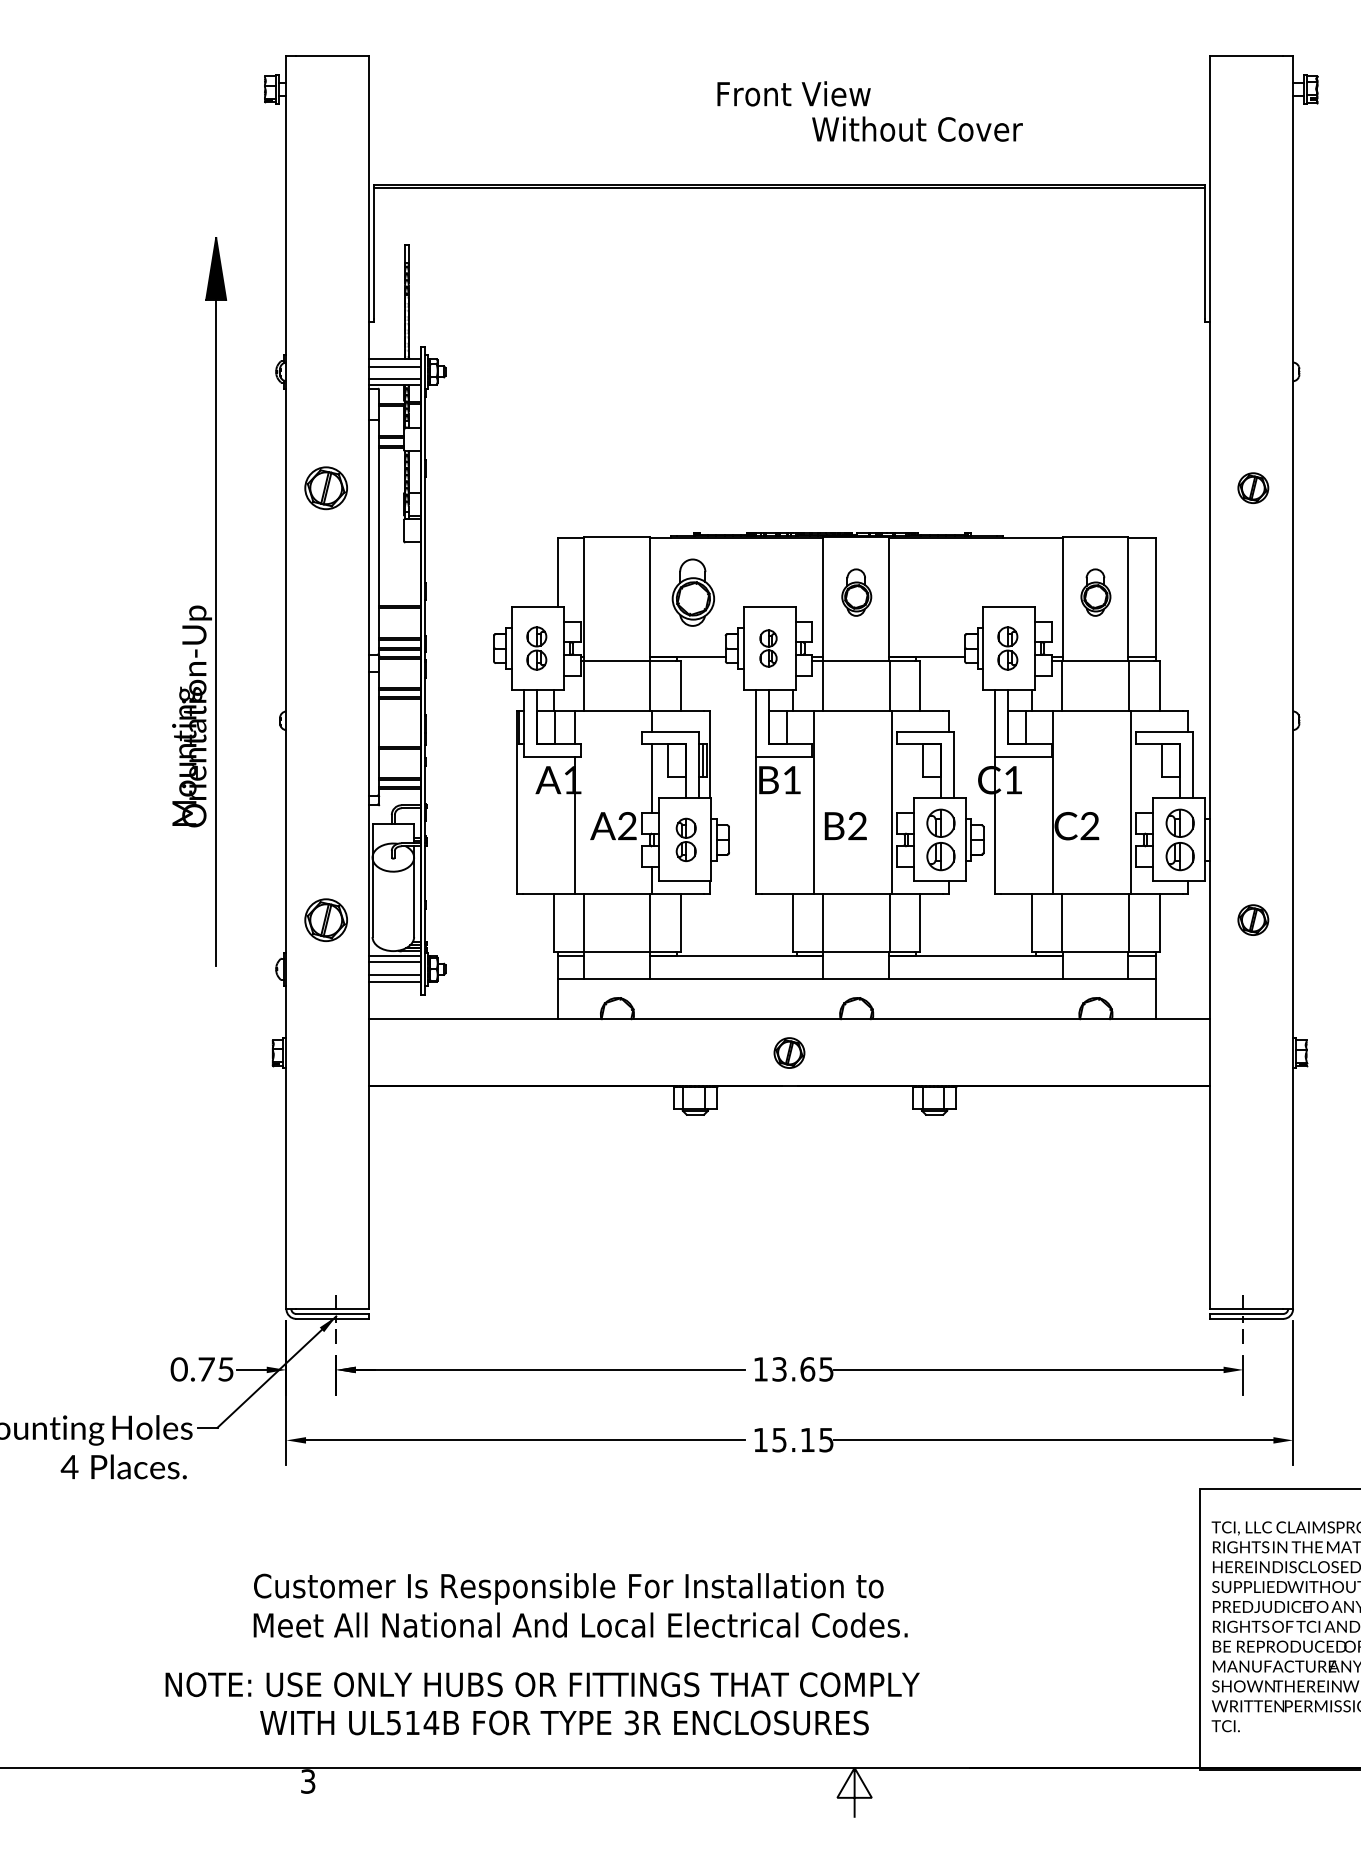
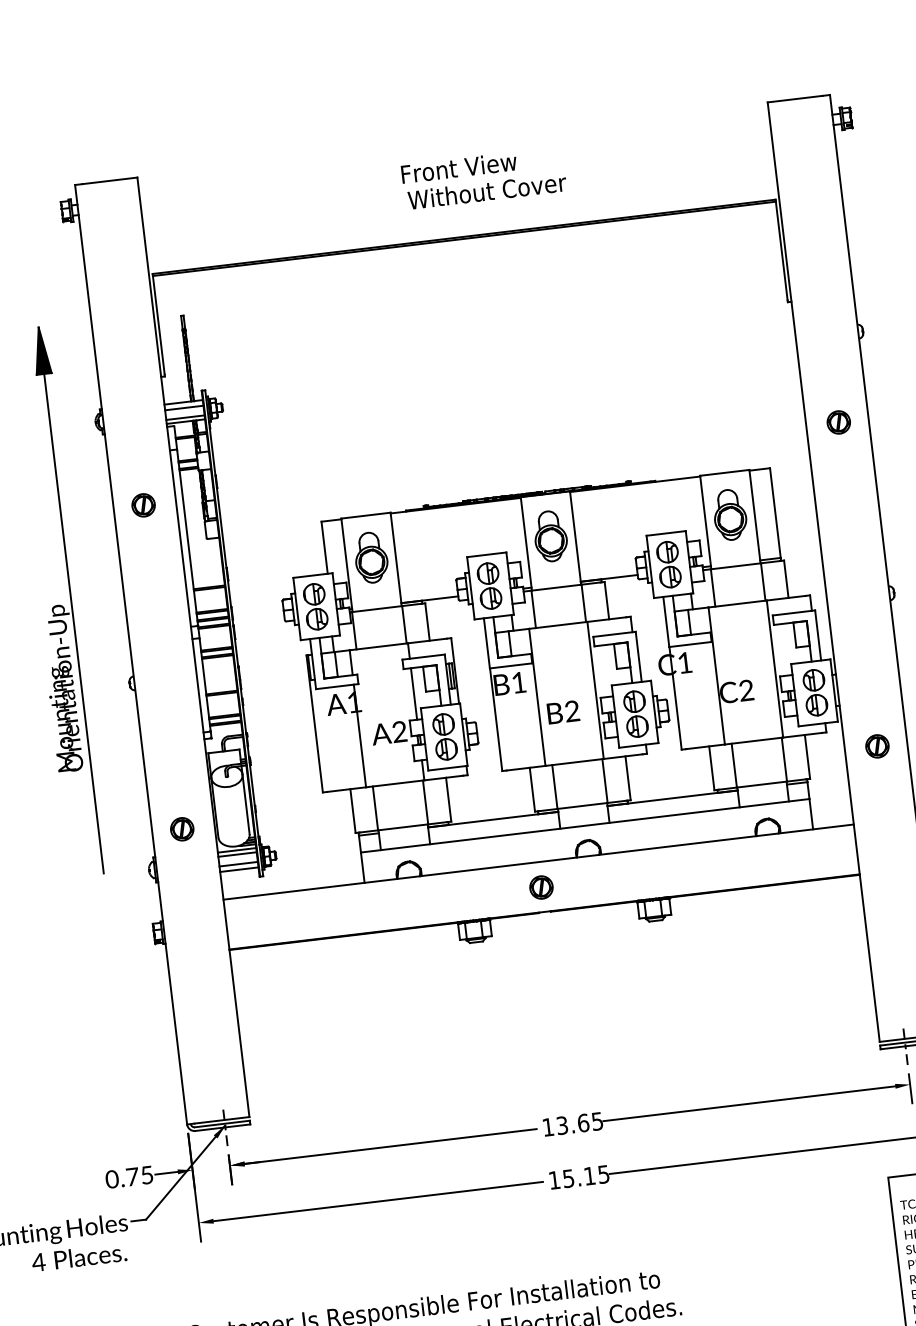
text: (917, 128) -> (487, 190), moved
part: (326, 487) -> (143, 504), size x0.71
part: (692, 592) -> (370, 557), moved
part: (856, 592) -> (550, 536), size x1.43
part: (1095, 592) -> (729, 514), size x1.43
part: (536, 648) -> (315, 606), size x1.43
part: (768, 648) -> (489, 586), size x1.67
part: (1007, 648) -> (668, 564), size x1.43
part: (685, 839) -> (444, 736), size x1.43
part: (326, 919) -> (182, 828), size x0.71

